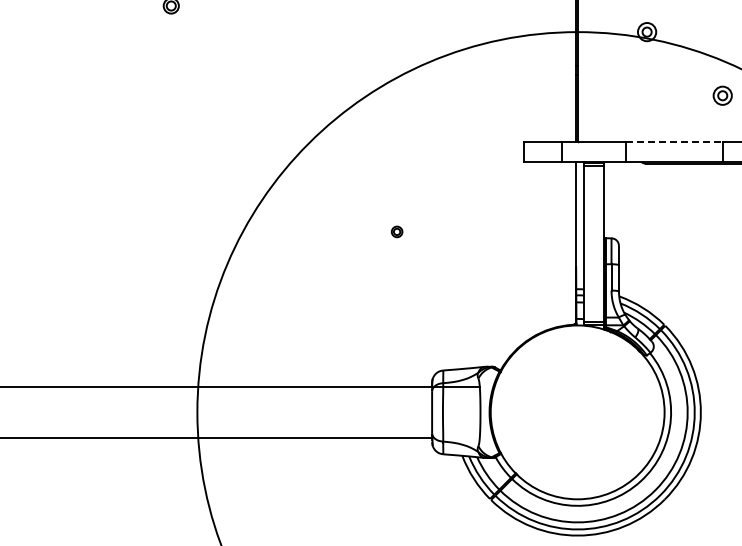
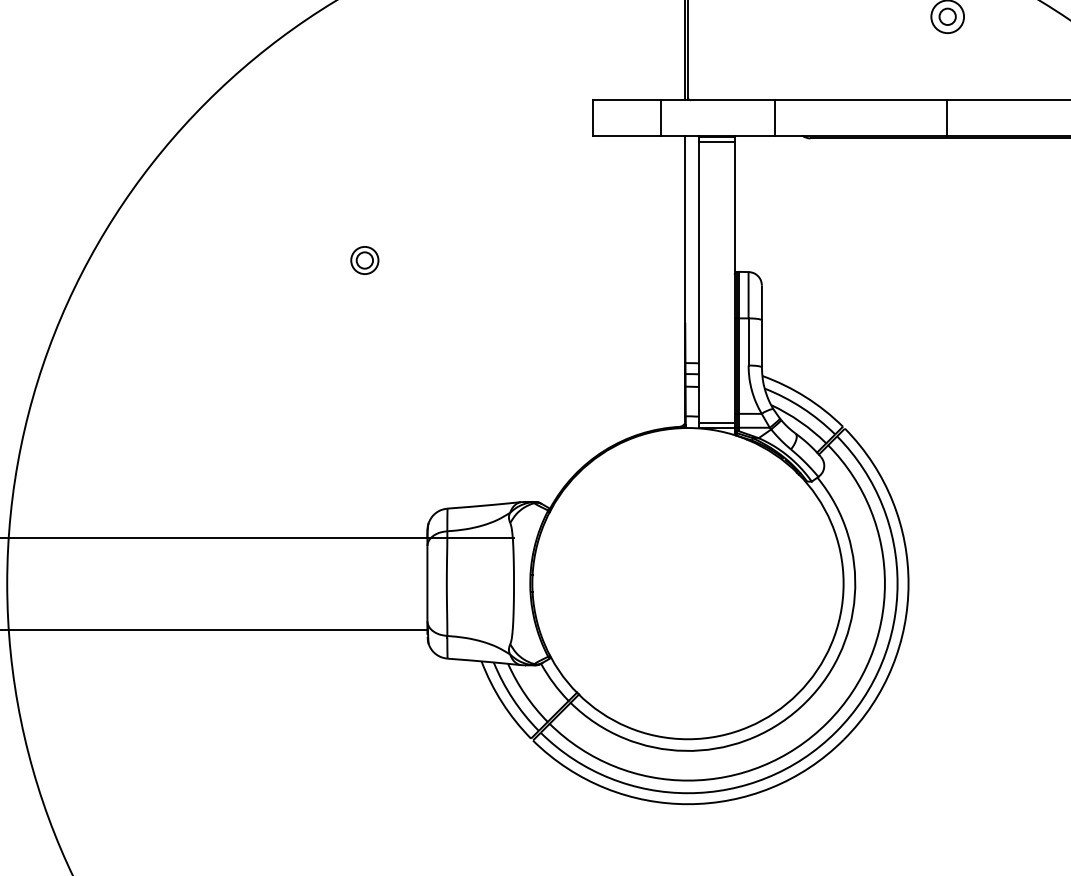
line: (675, 142) -> (863, 100), dashed -> solid
part: (396, 231) -> (363, 259), size x1.43

